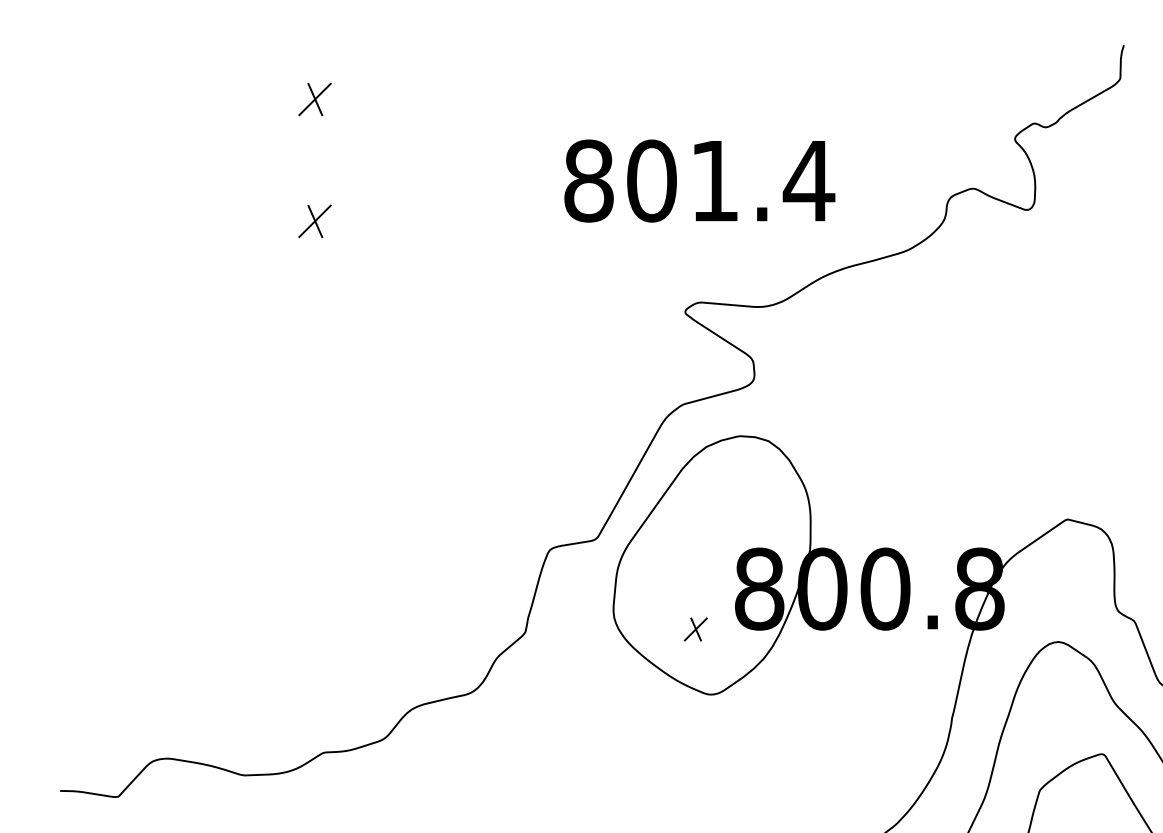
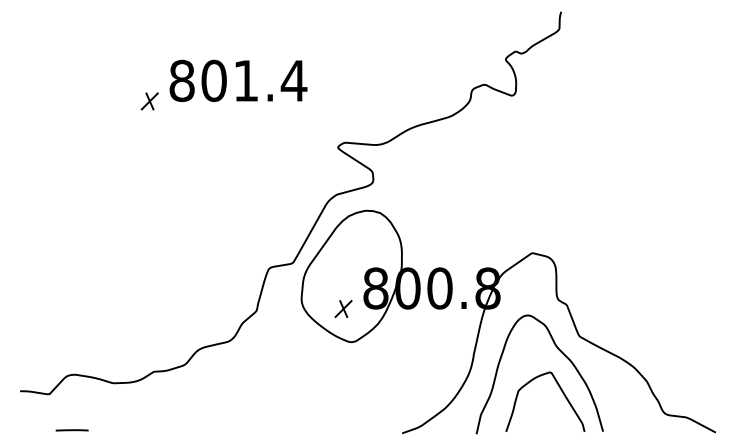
part: (314, 99) -> (149, 39), removed
text: (699, 180) -> (238, 80), moved
part: (695, 628) -> (343, 308), size x1.43

